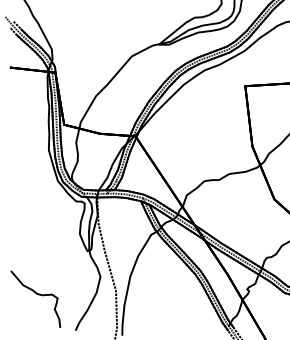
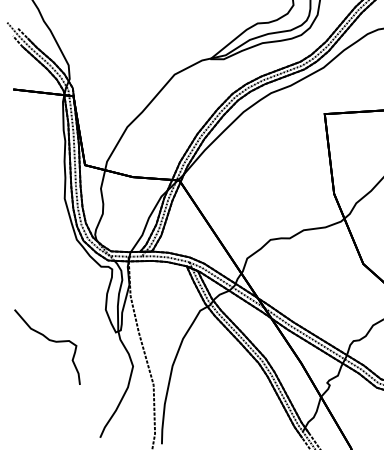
curve: (36, 294) -> (48, 340), moved

